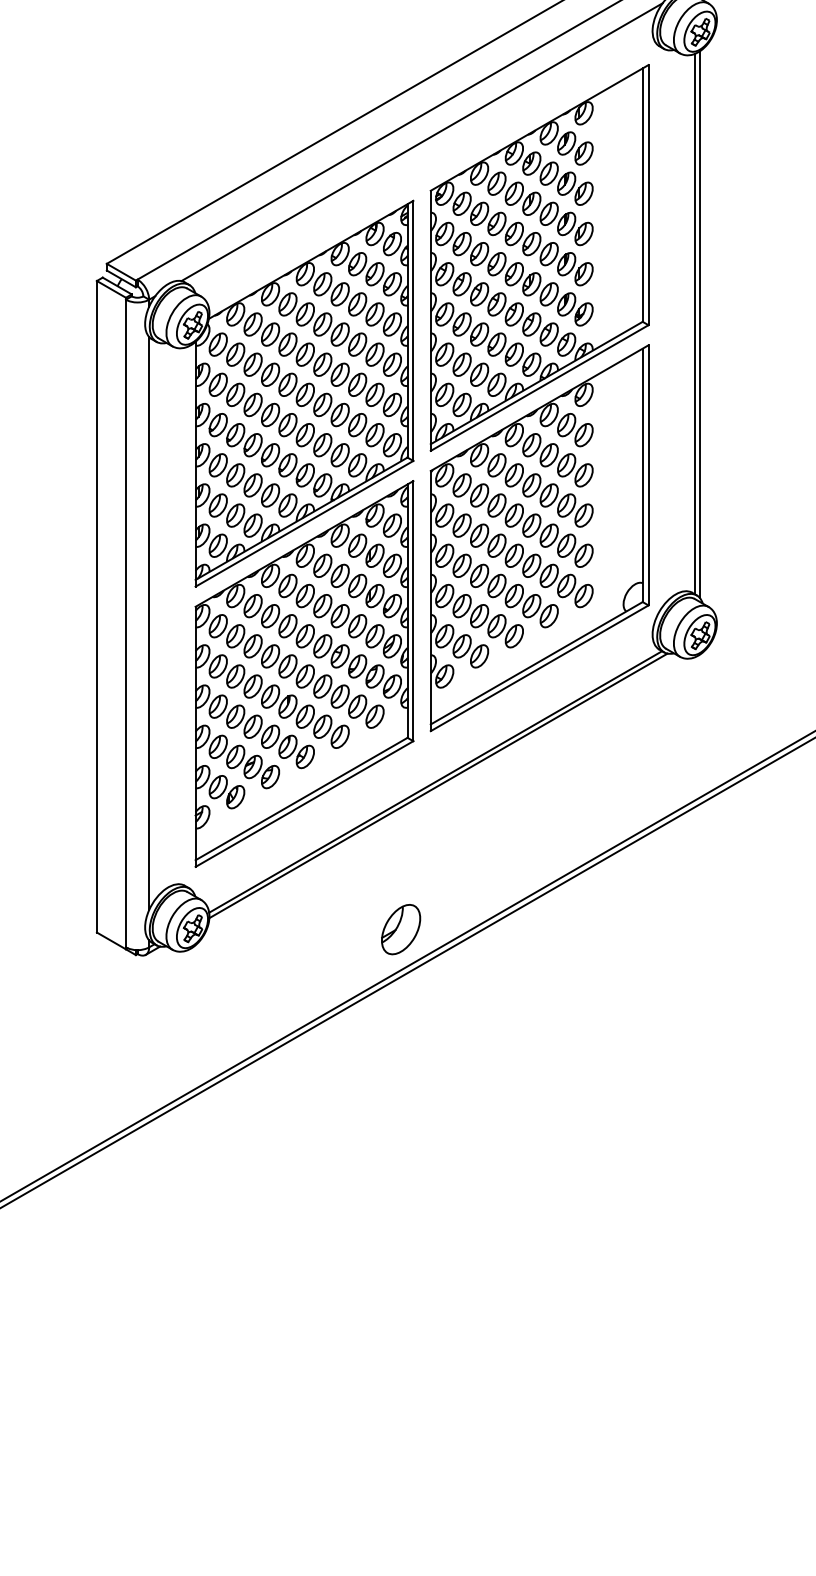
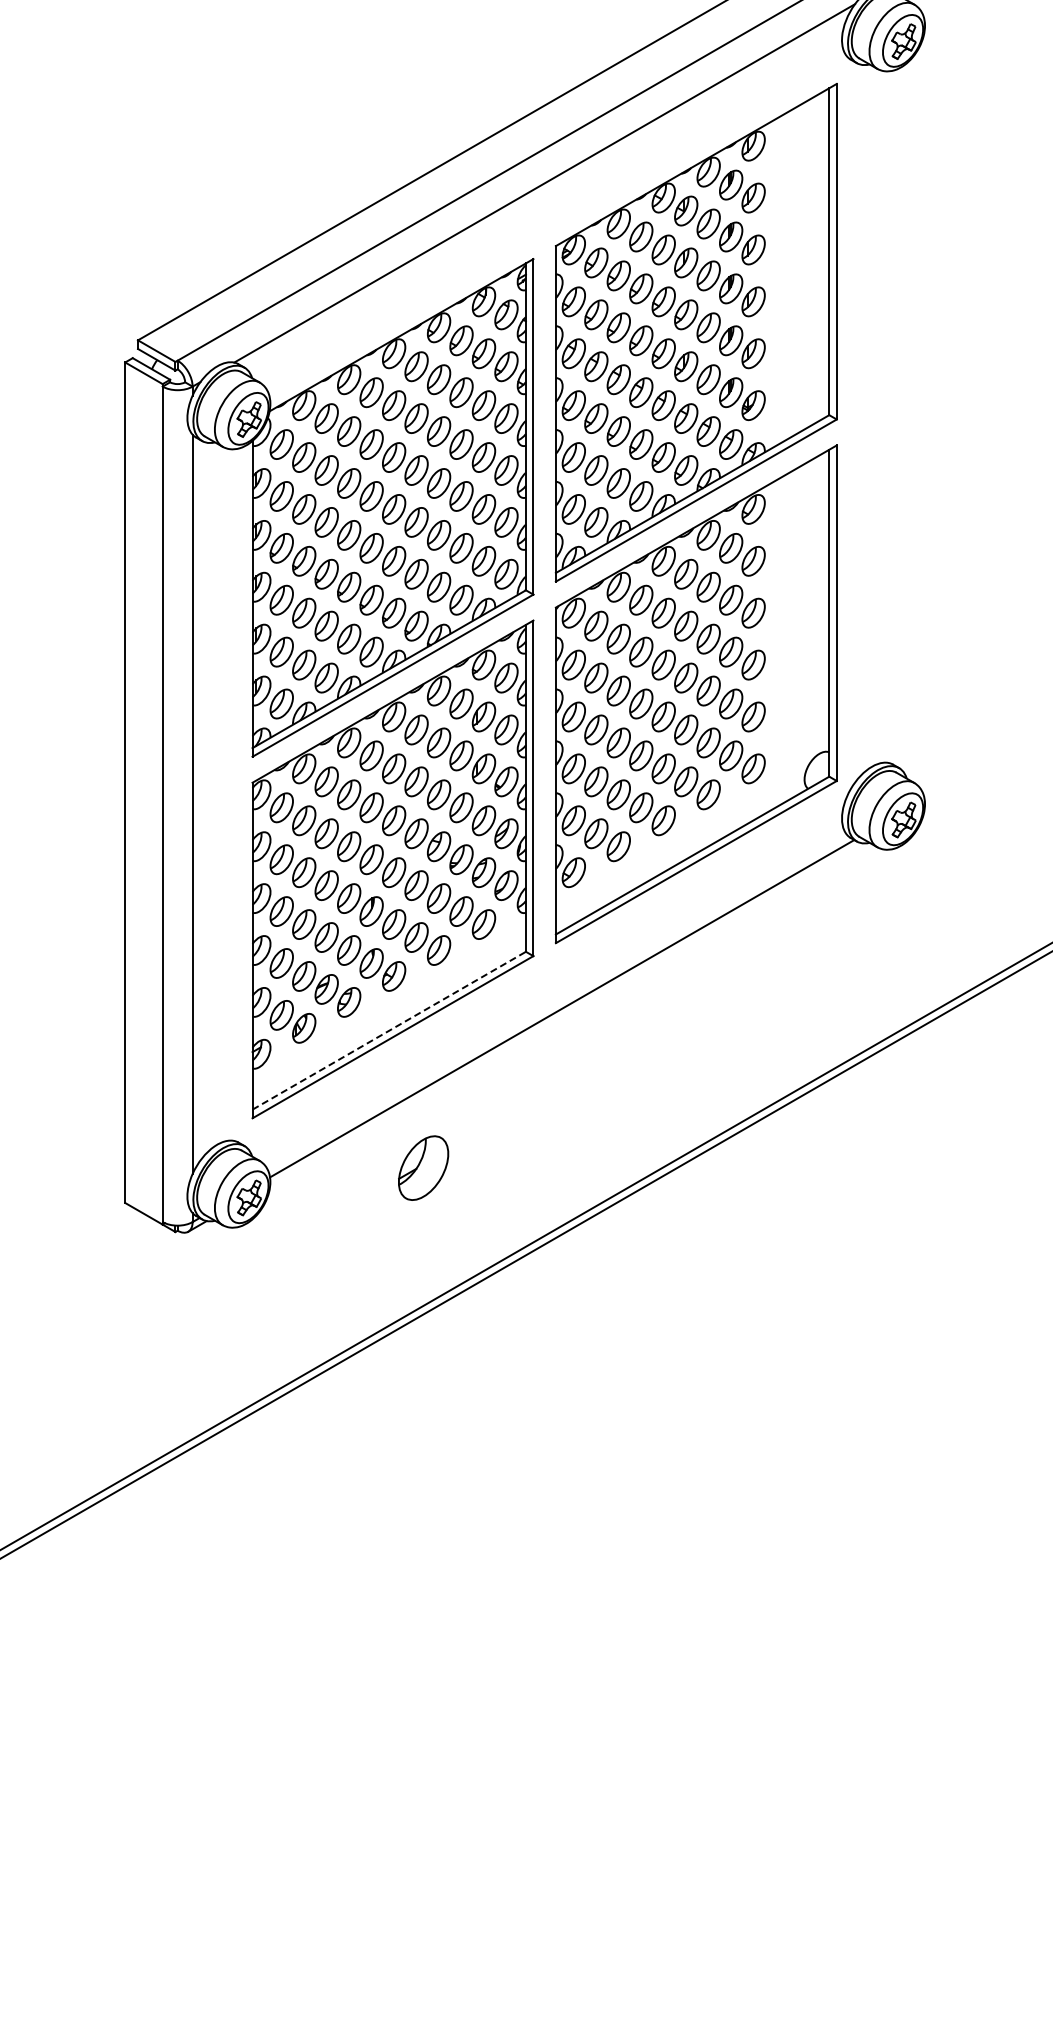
line: (694, 323) -> (896, 417), removed
line: (699, 324) -> (902, 418), removed
line: (438, 785) -> (565, 1013), removed
line: (301, 798) -> (389, 1030), solid -> dashed
part: (401, 929) -> (423, 1167), moved

